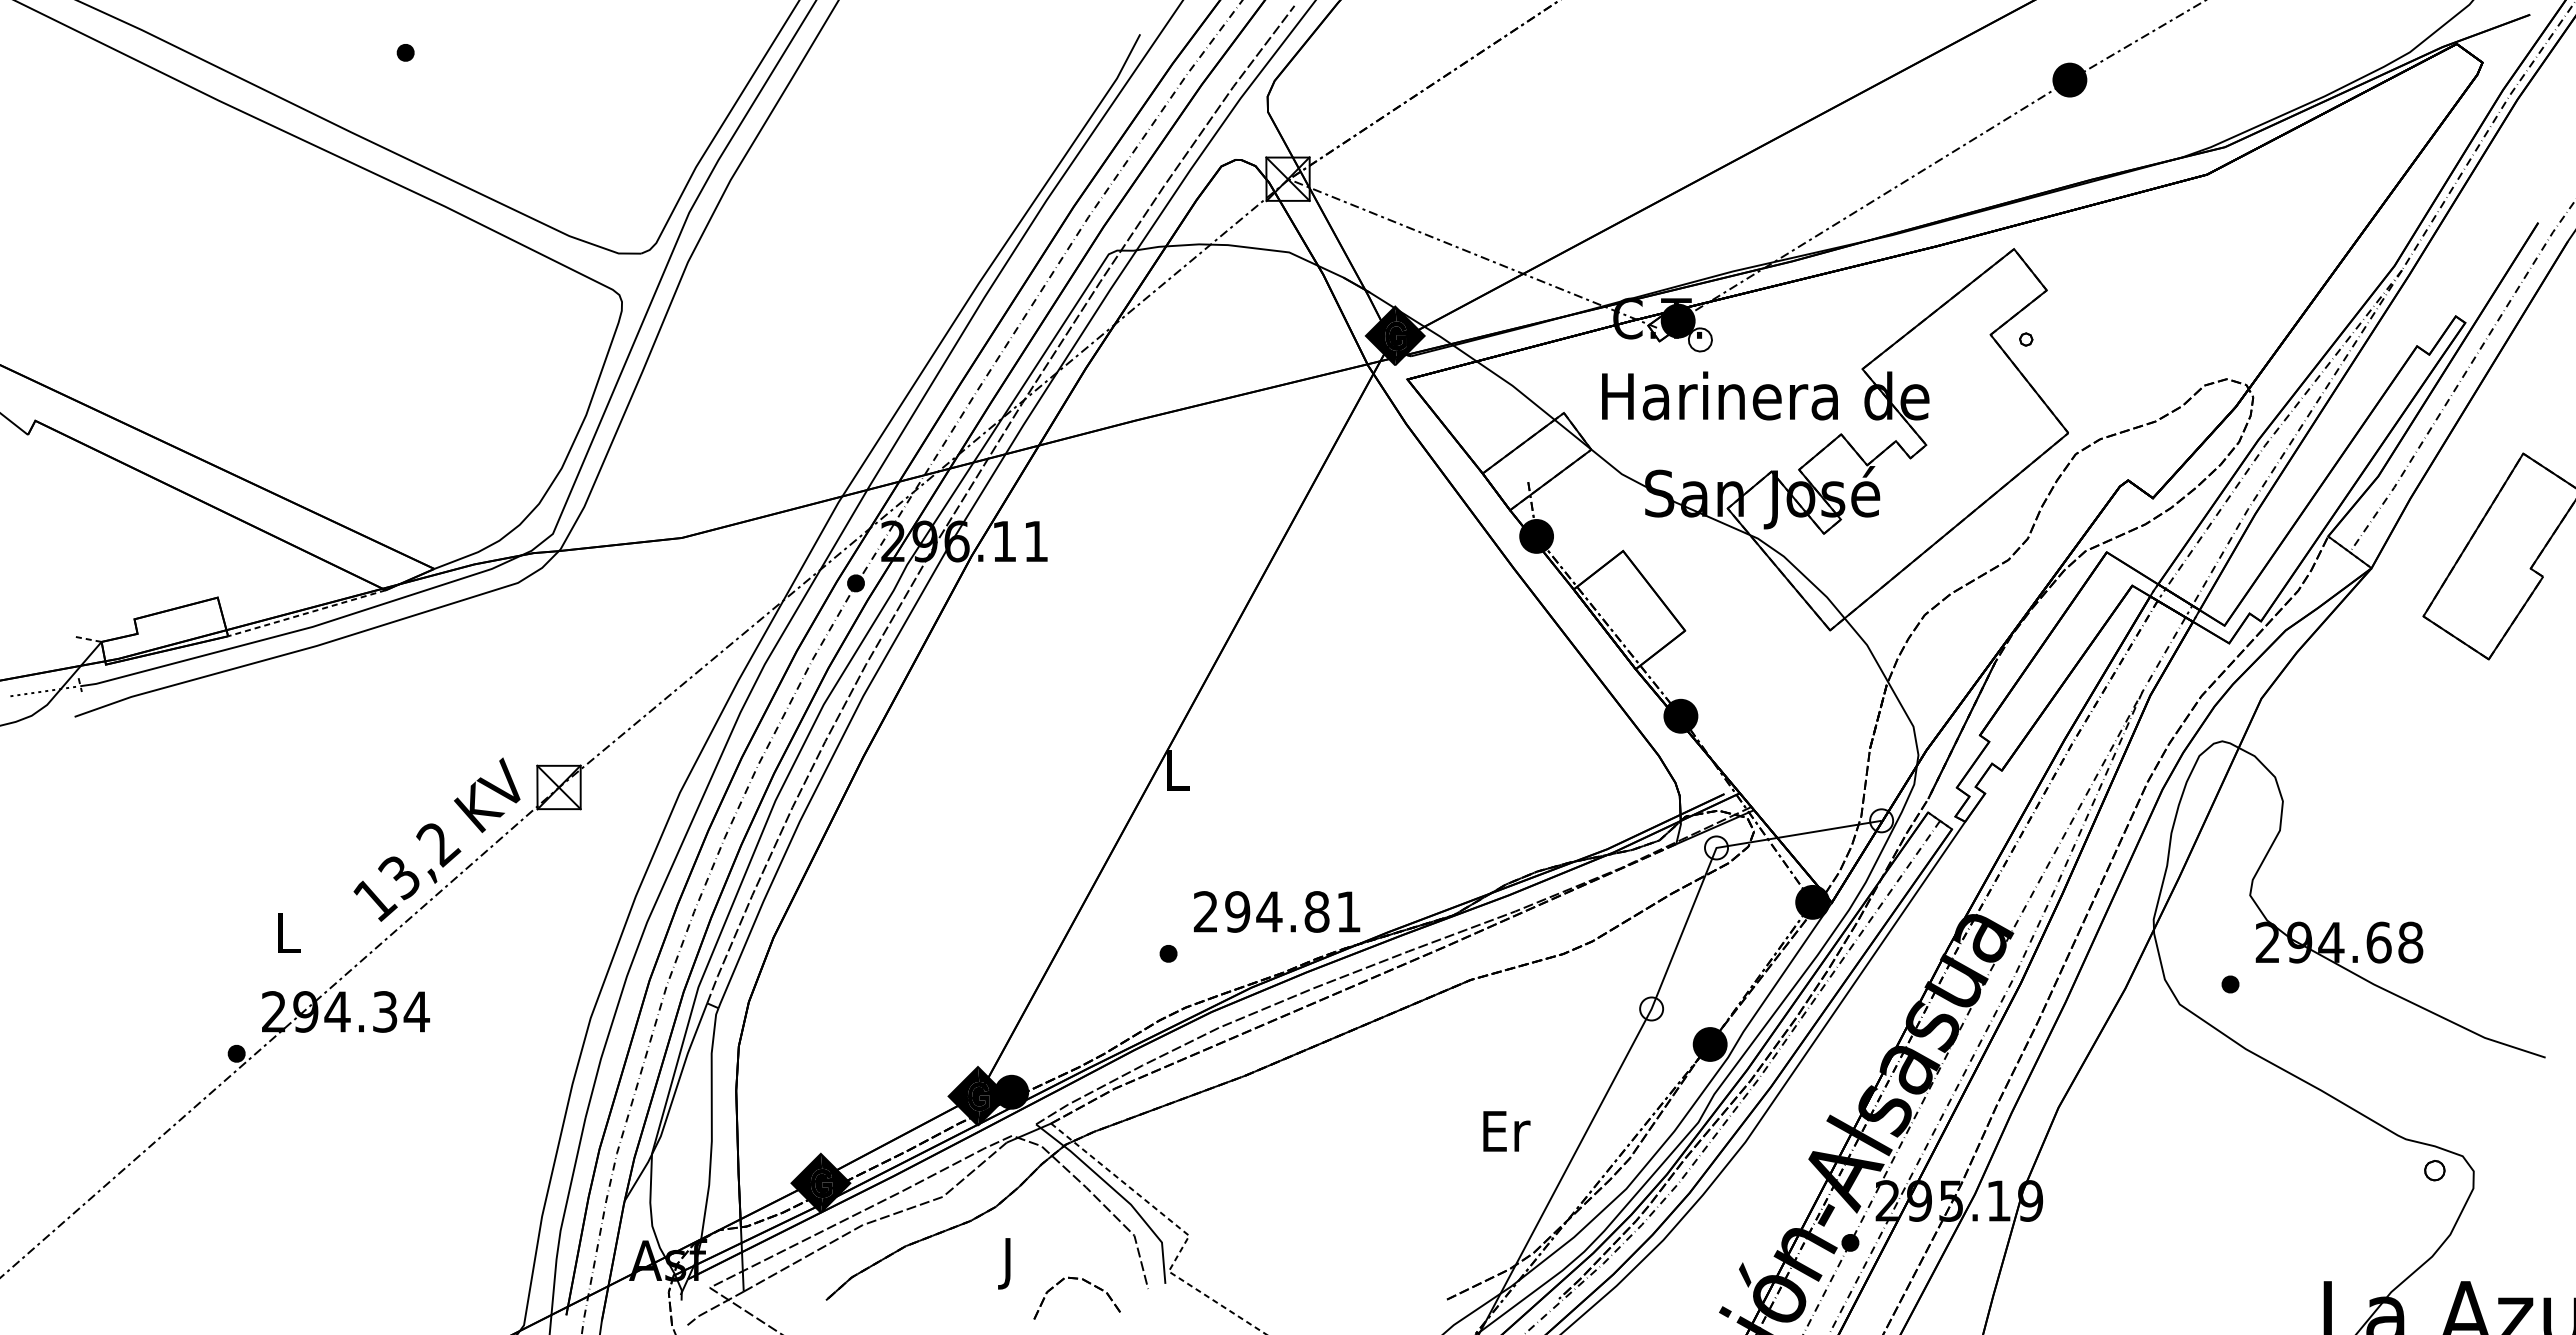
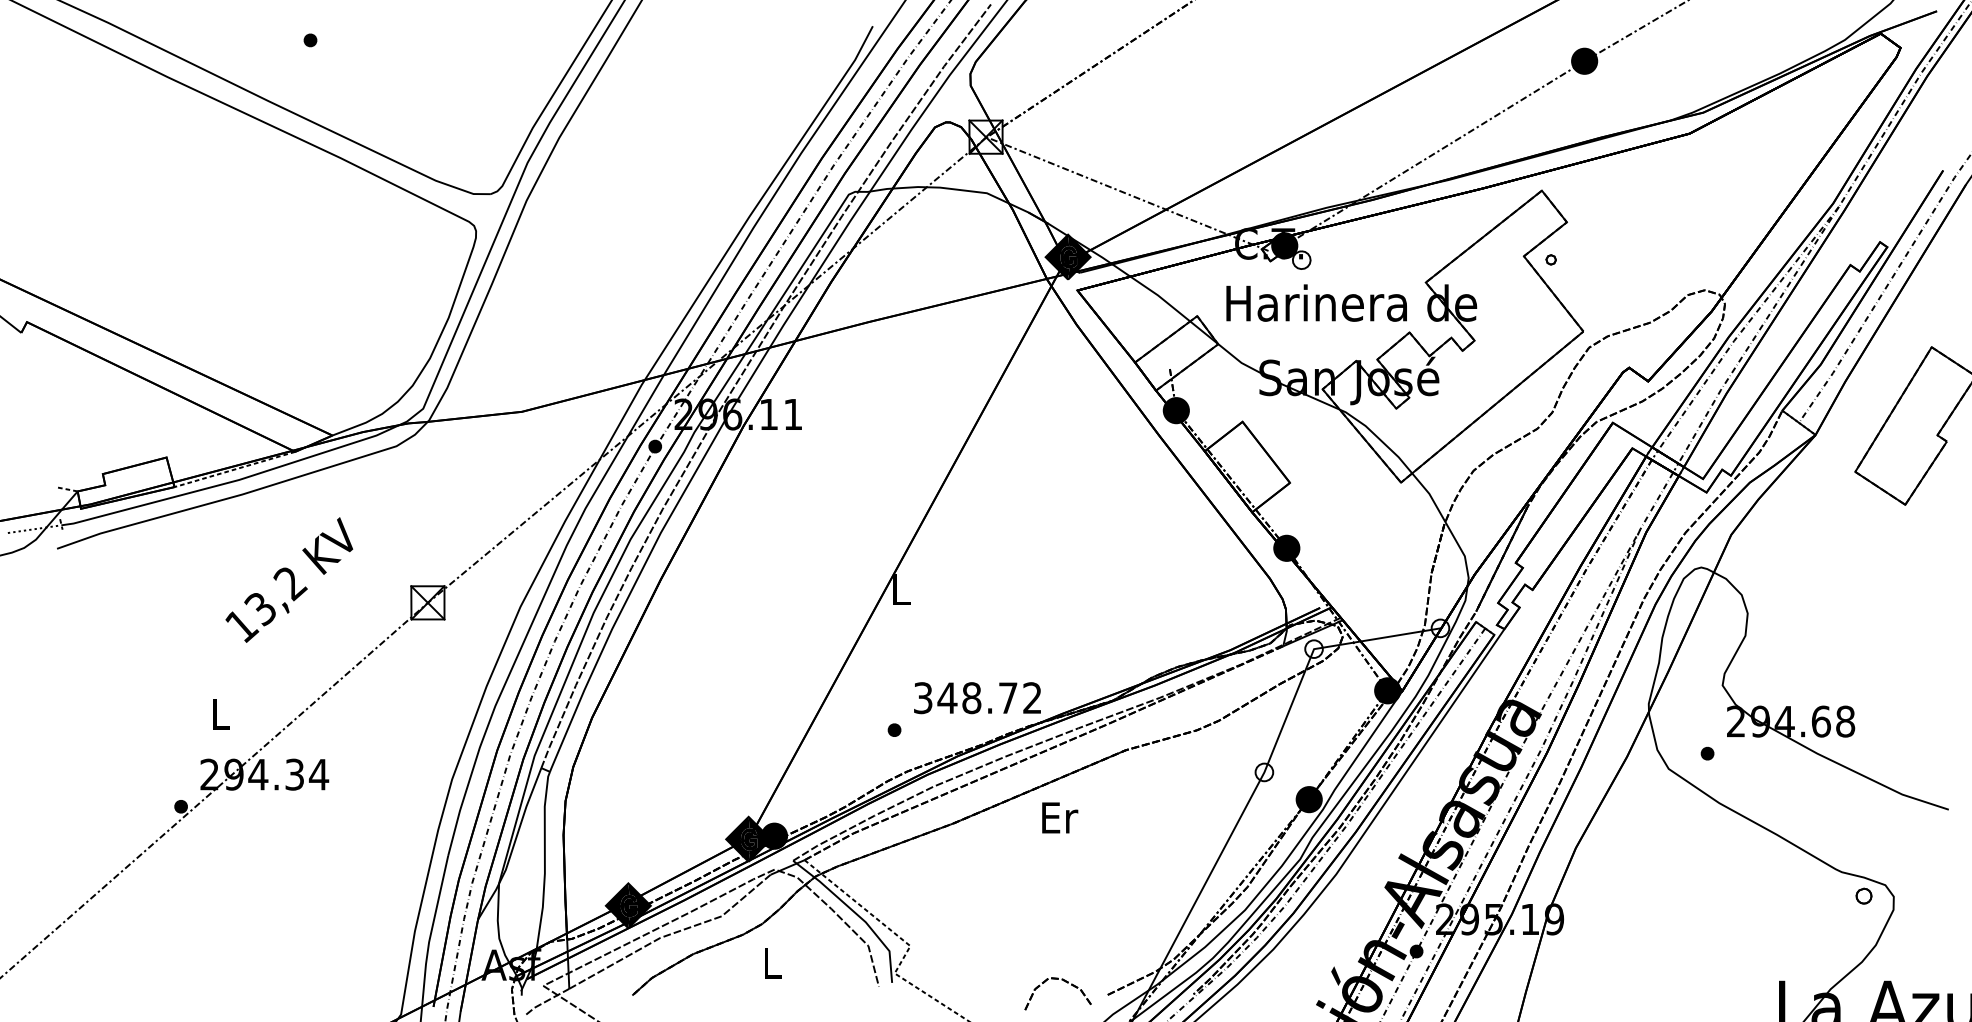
text: (436, 839) -> (288, 579), moved
text: (1276, 911) -> (977, 697), 294.81 -> 348.72
text: (1506, 1131) -> (1059, 818), moved
text: (1009, 1263) -> (772, 967), J -> L
part: (1087, 1283) -> (1066, 982), moved

